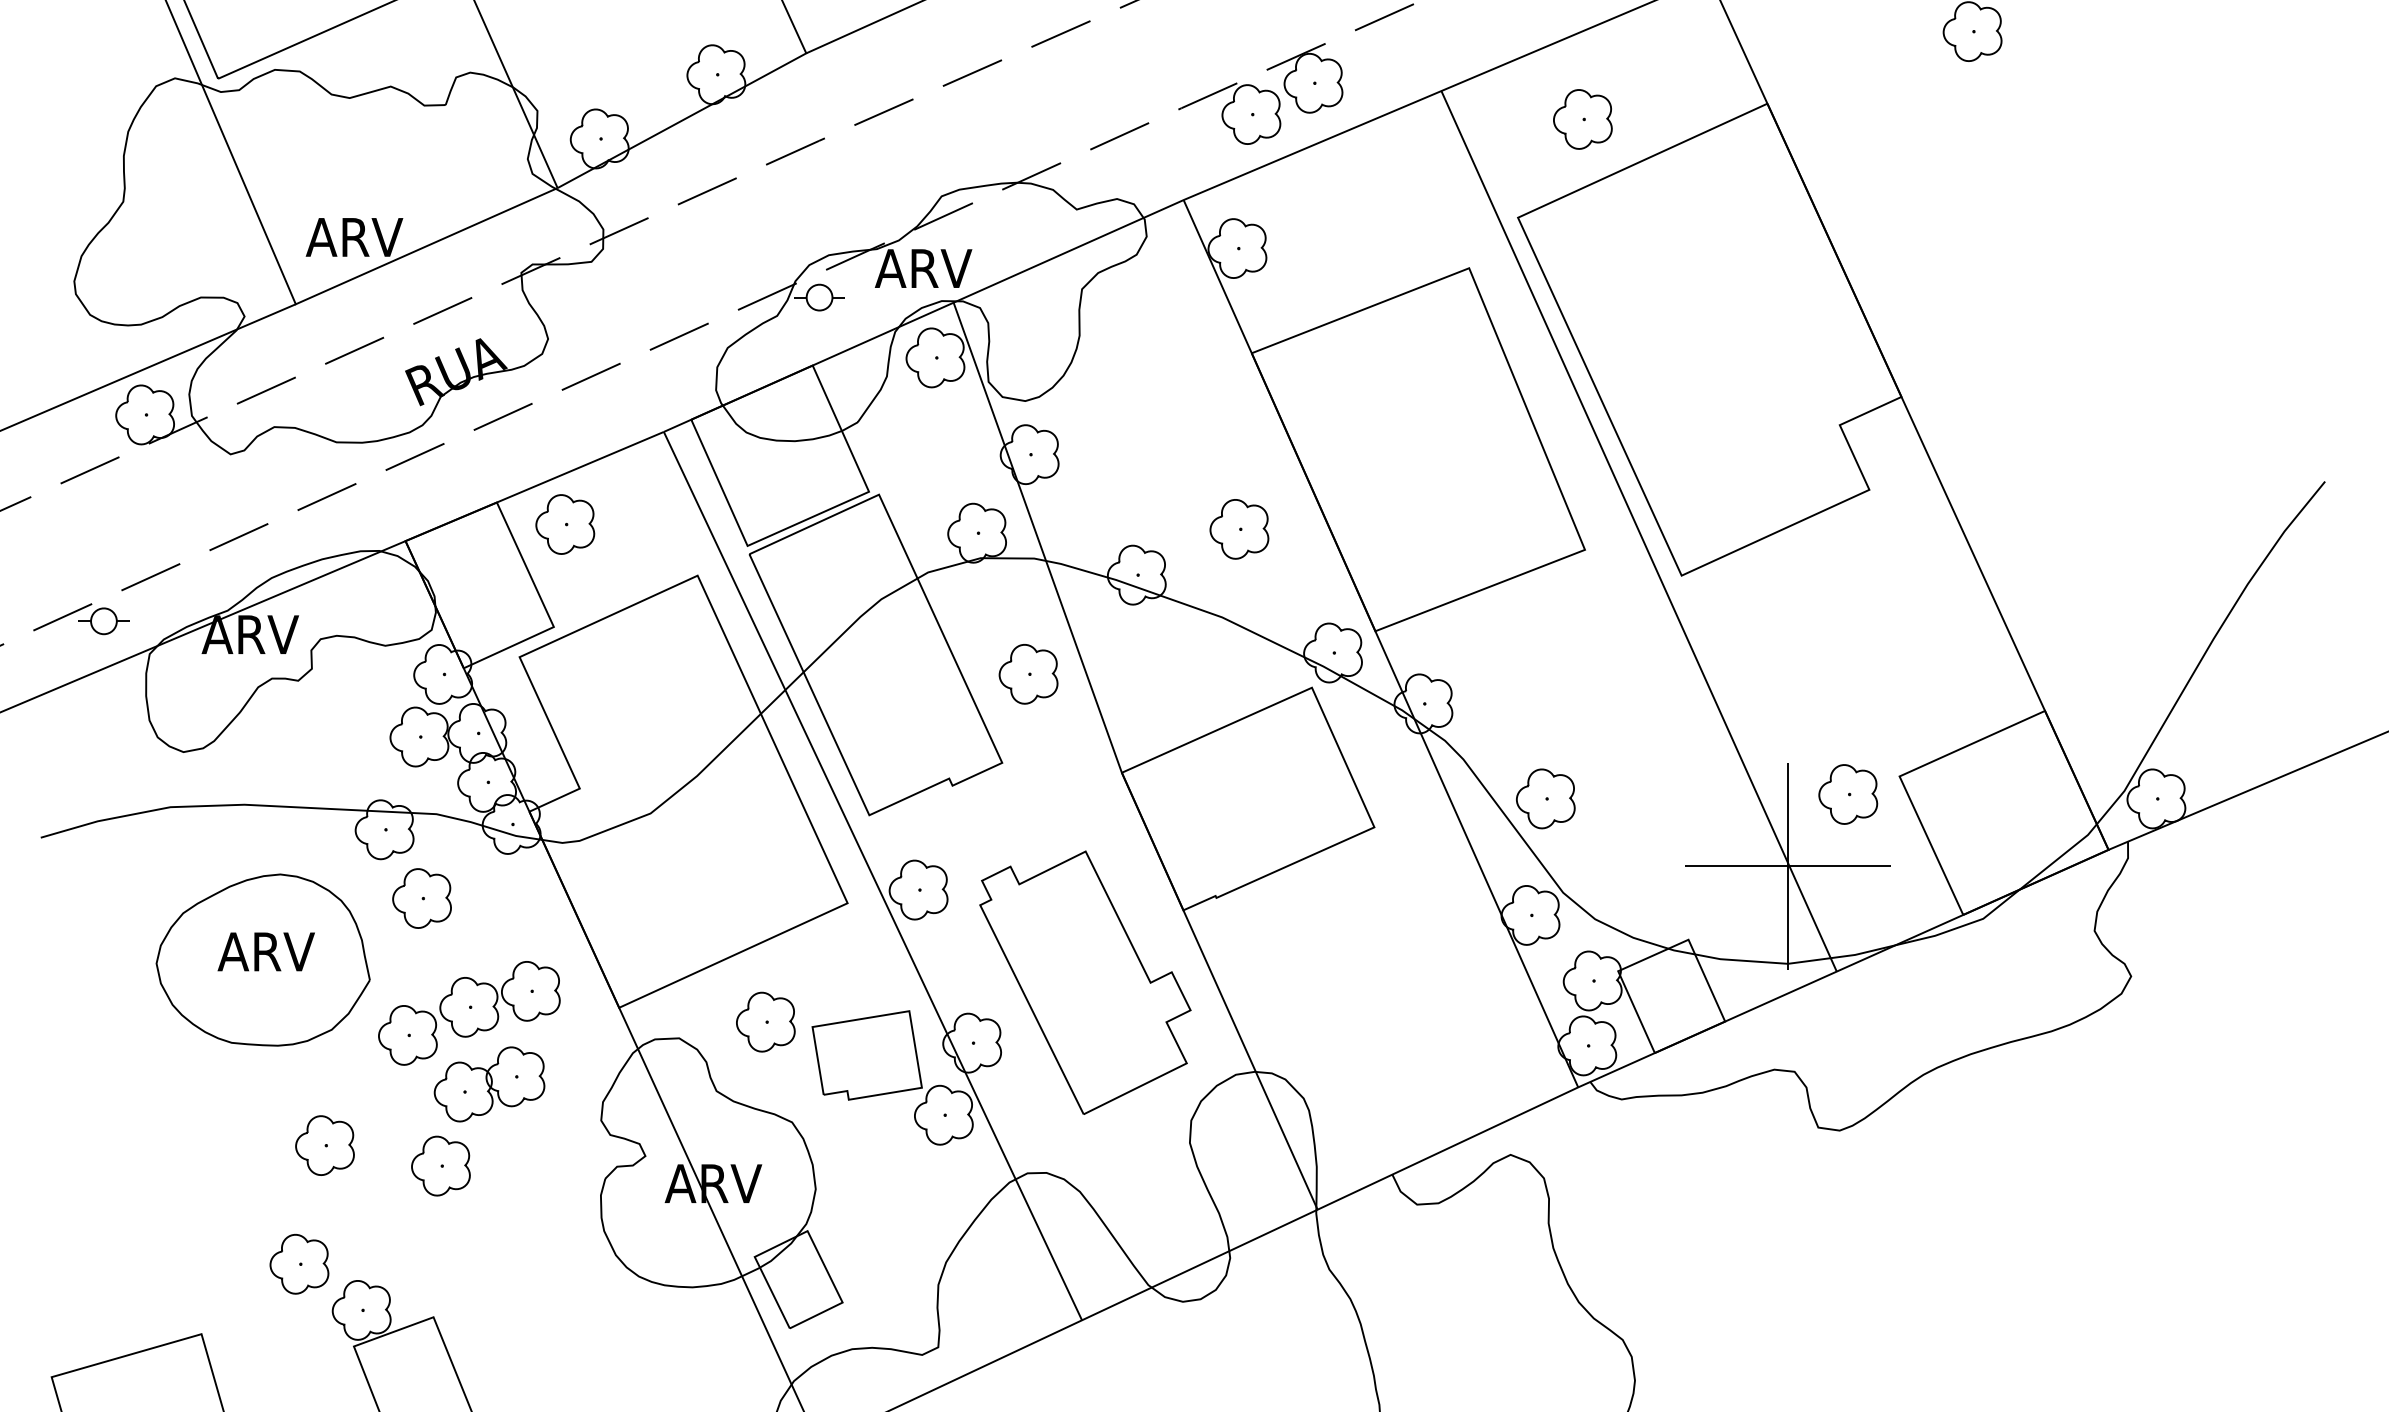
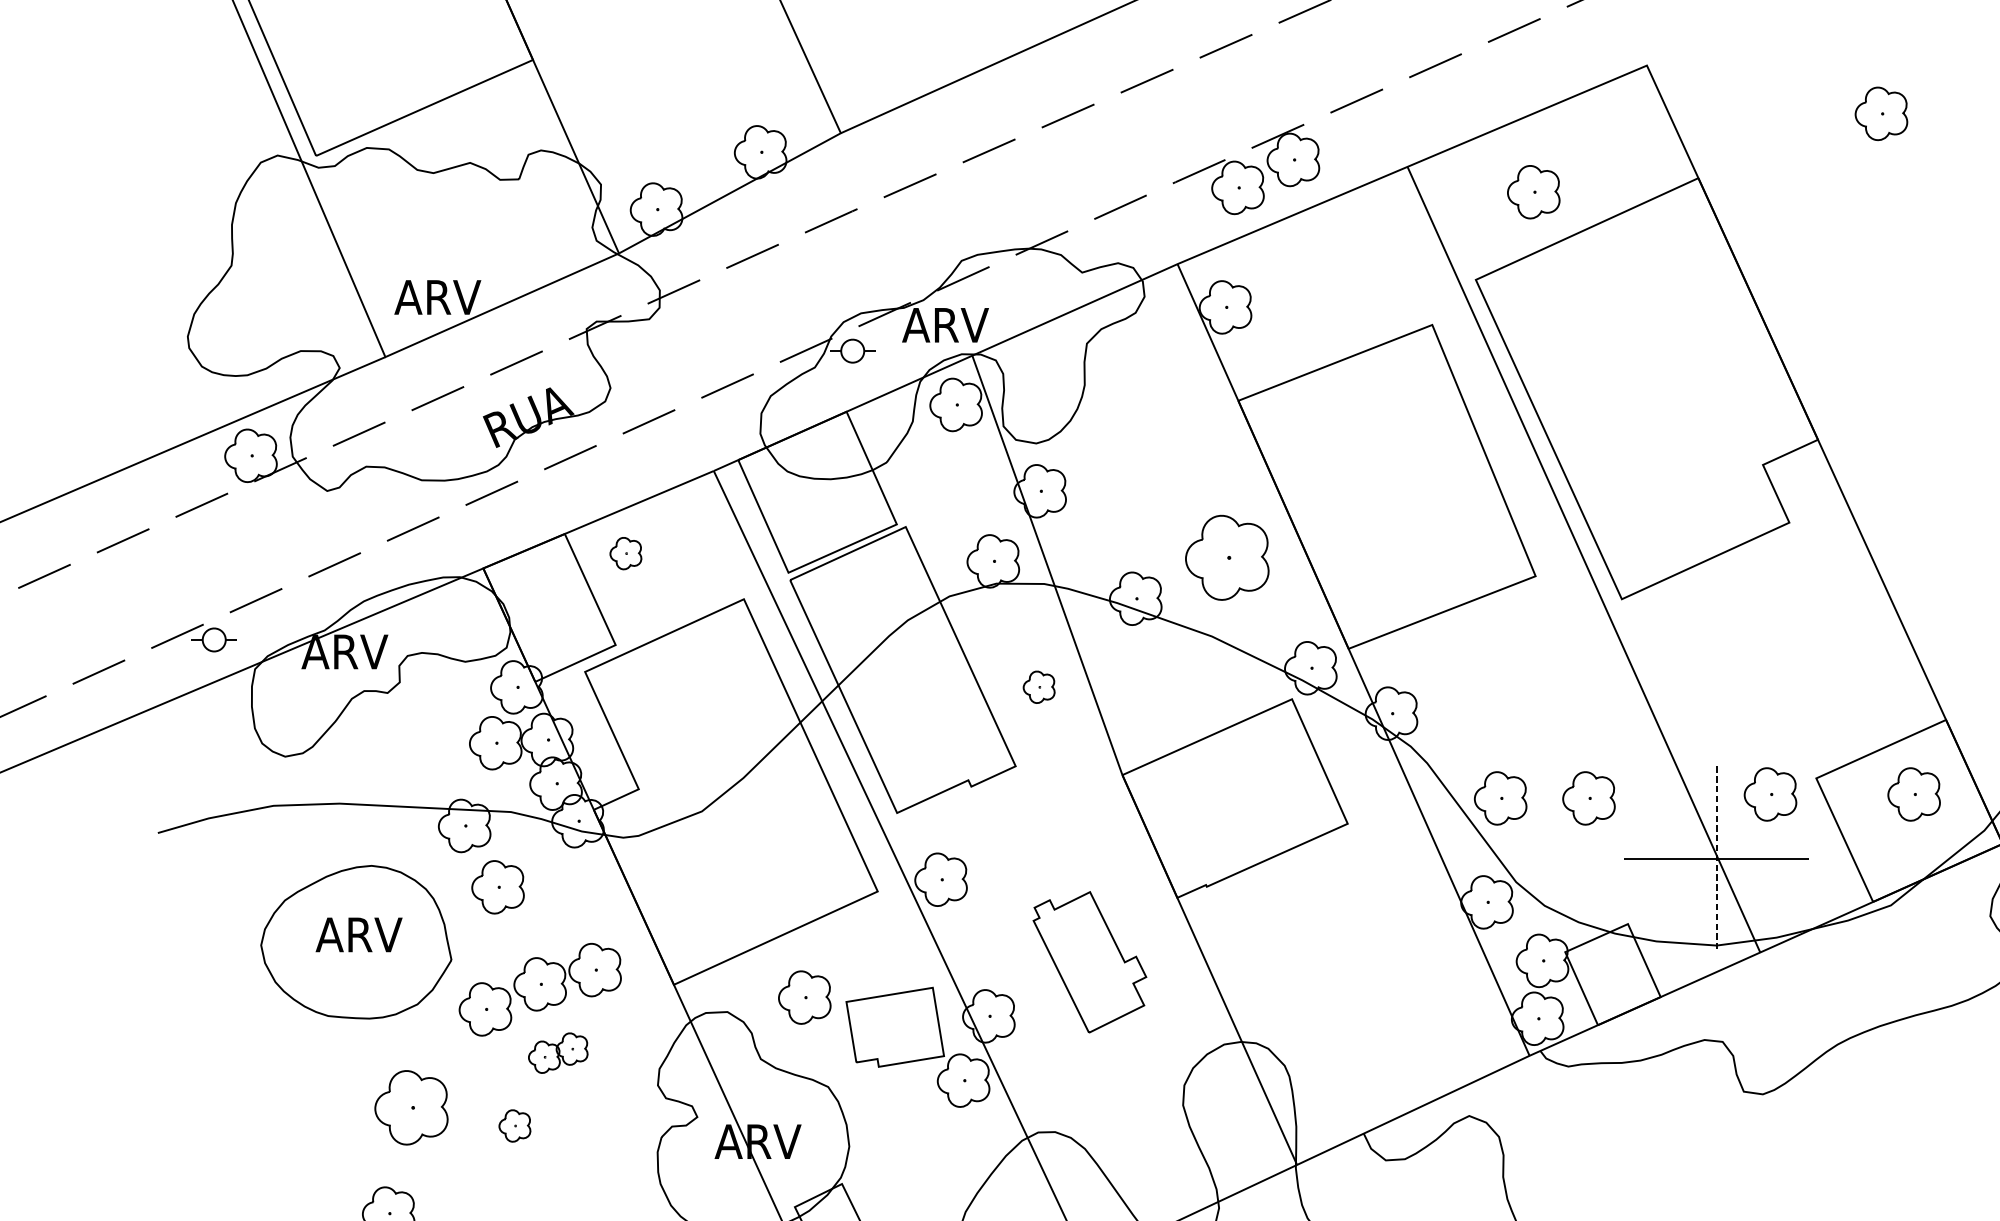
part: (565, 524) -> (626, 553), size x0.6
part: (1239, 529) -> (1227, 558), size x1.6
part: (1028, 674) -> (1039, 687), size x0.6
part: (2009, 794) -> (1914, 794), added
part: (1644, 798) -> (1588, 798), added
line: (1787, 866) -> (1716, 858), solid -> dashed
part: (1085, 982) -> (1089, 962), size x0.6
part: (489, 1084) -> (558, 1053), size x0.6
part: (324, 1145) -> (411, 1107), size x1.4
part: (440, 1165) -> (514, 1125), size x0.6

